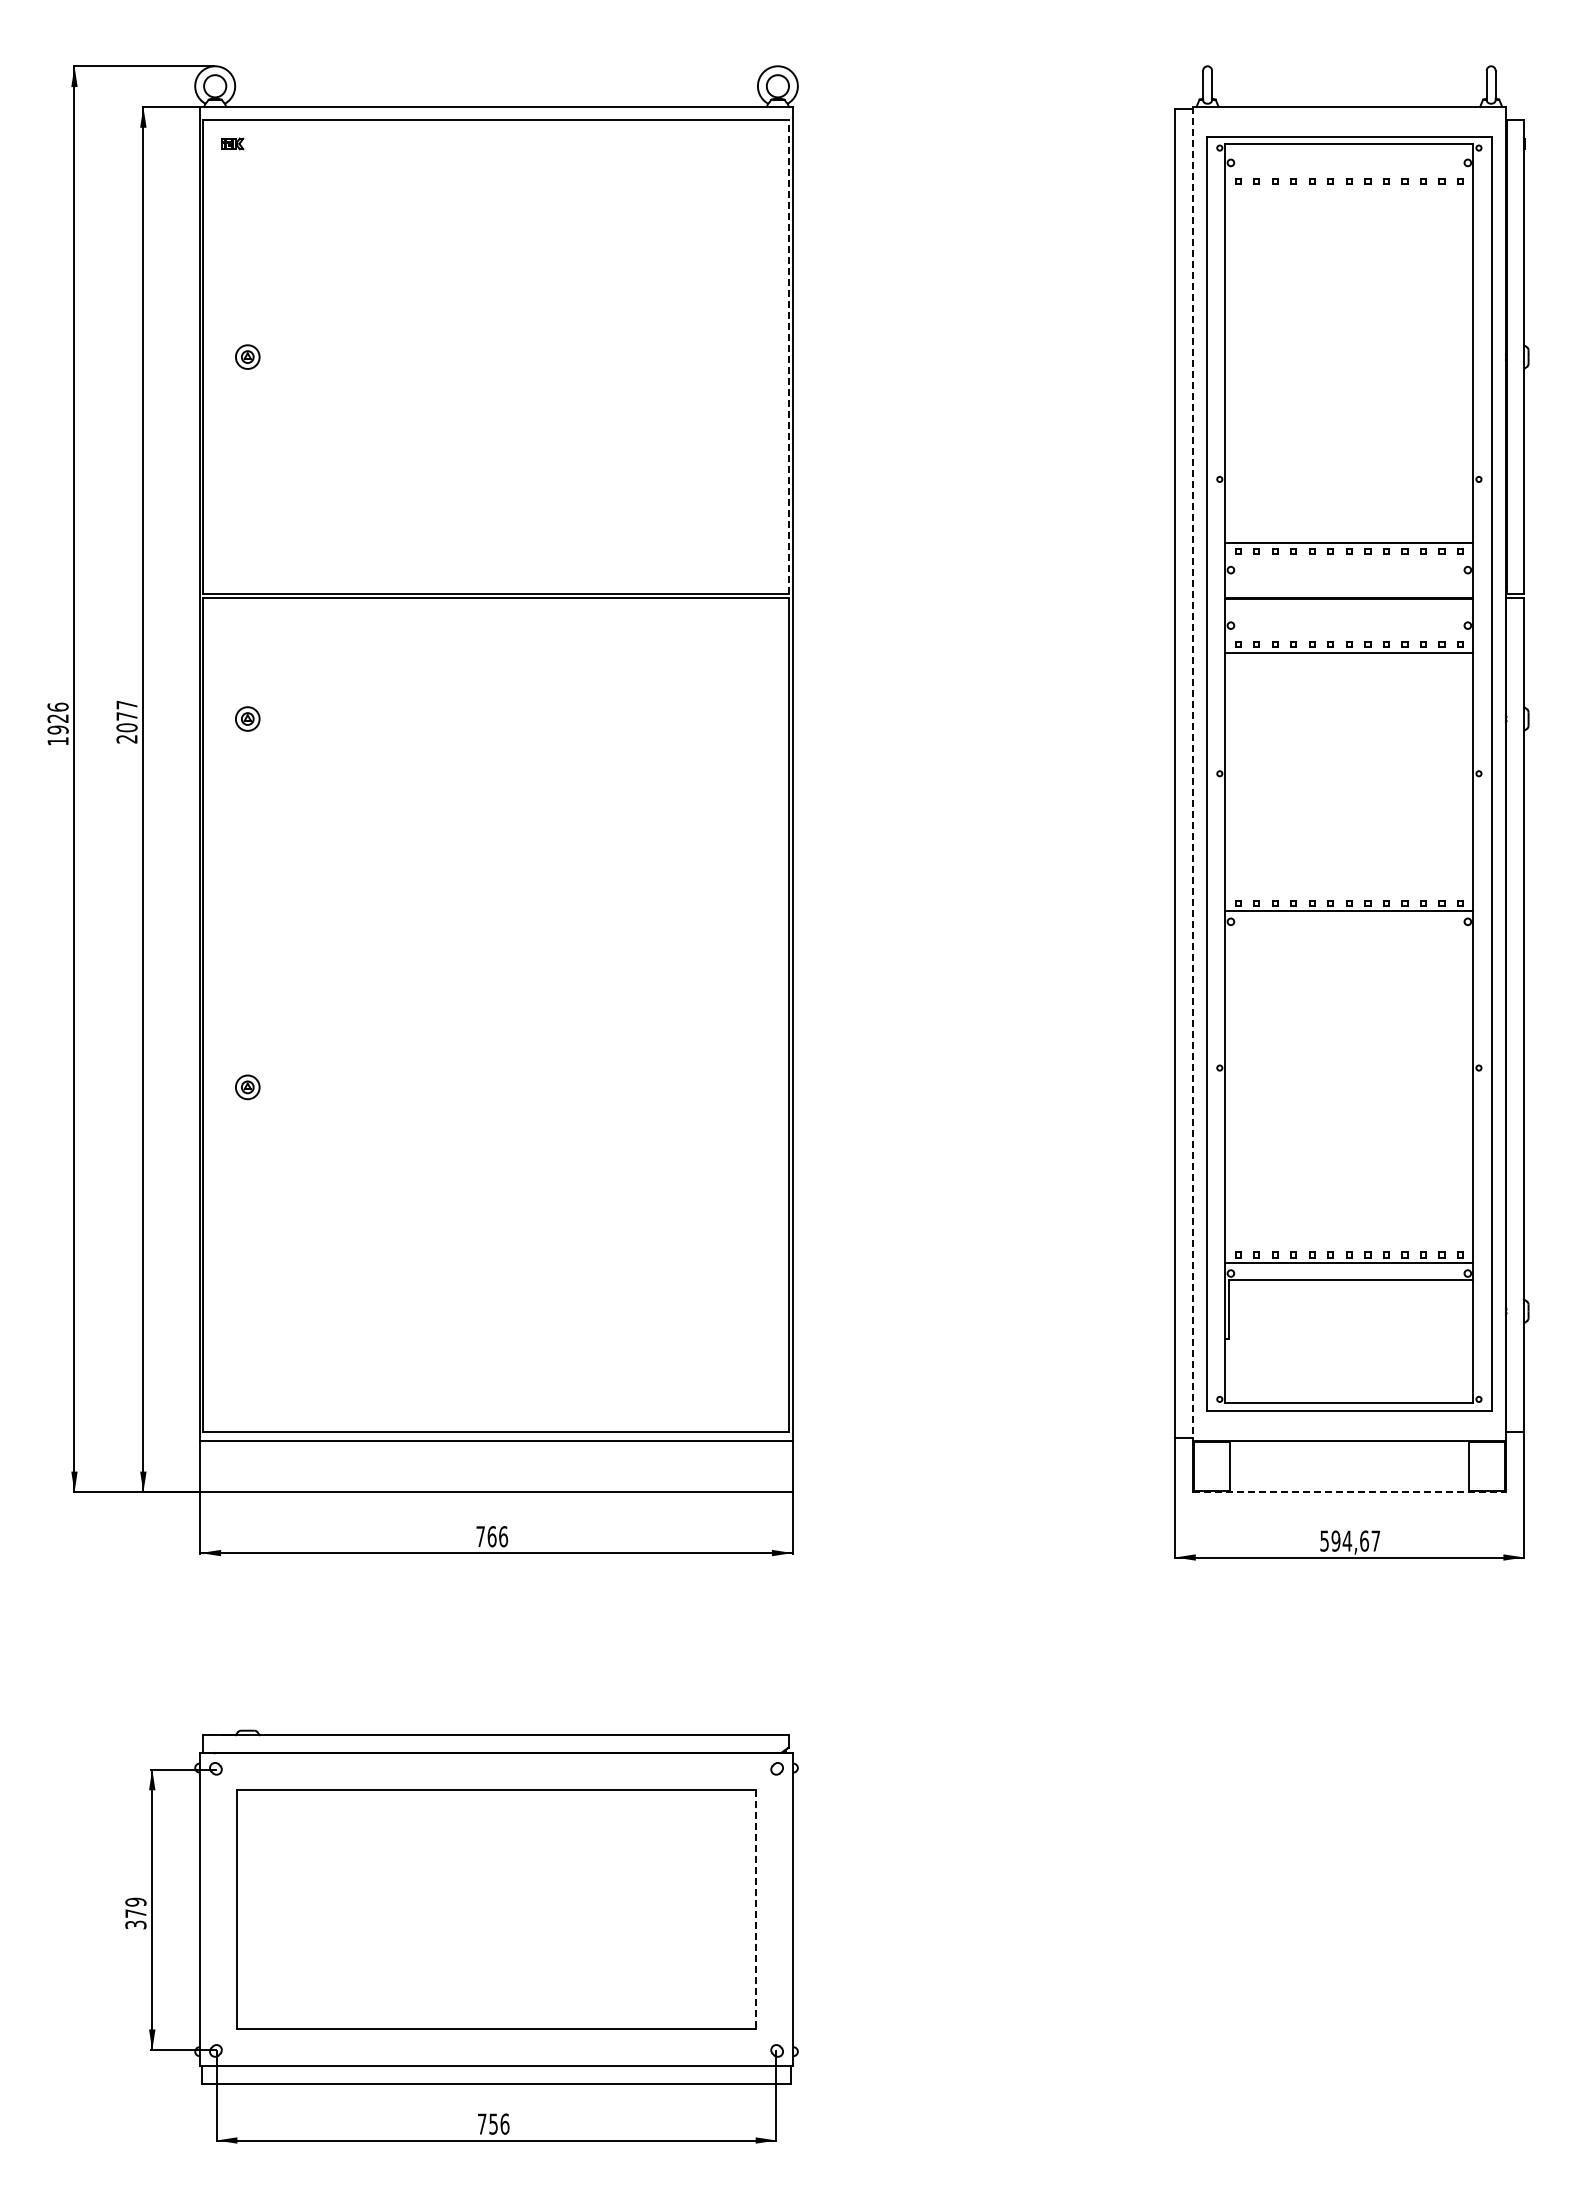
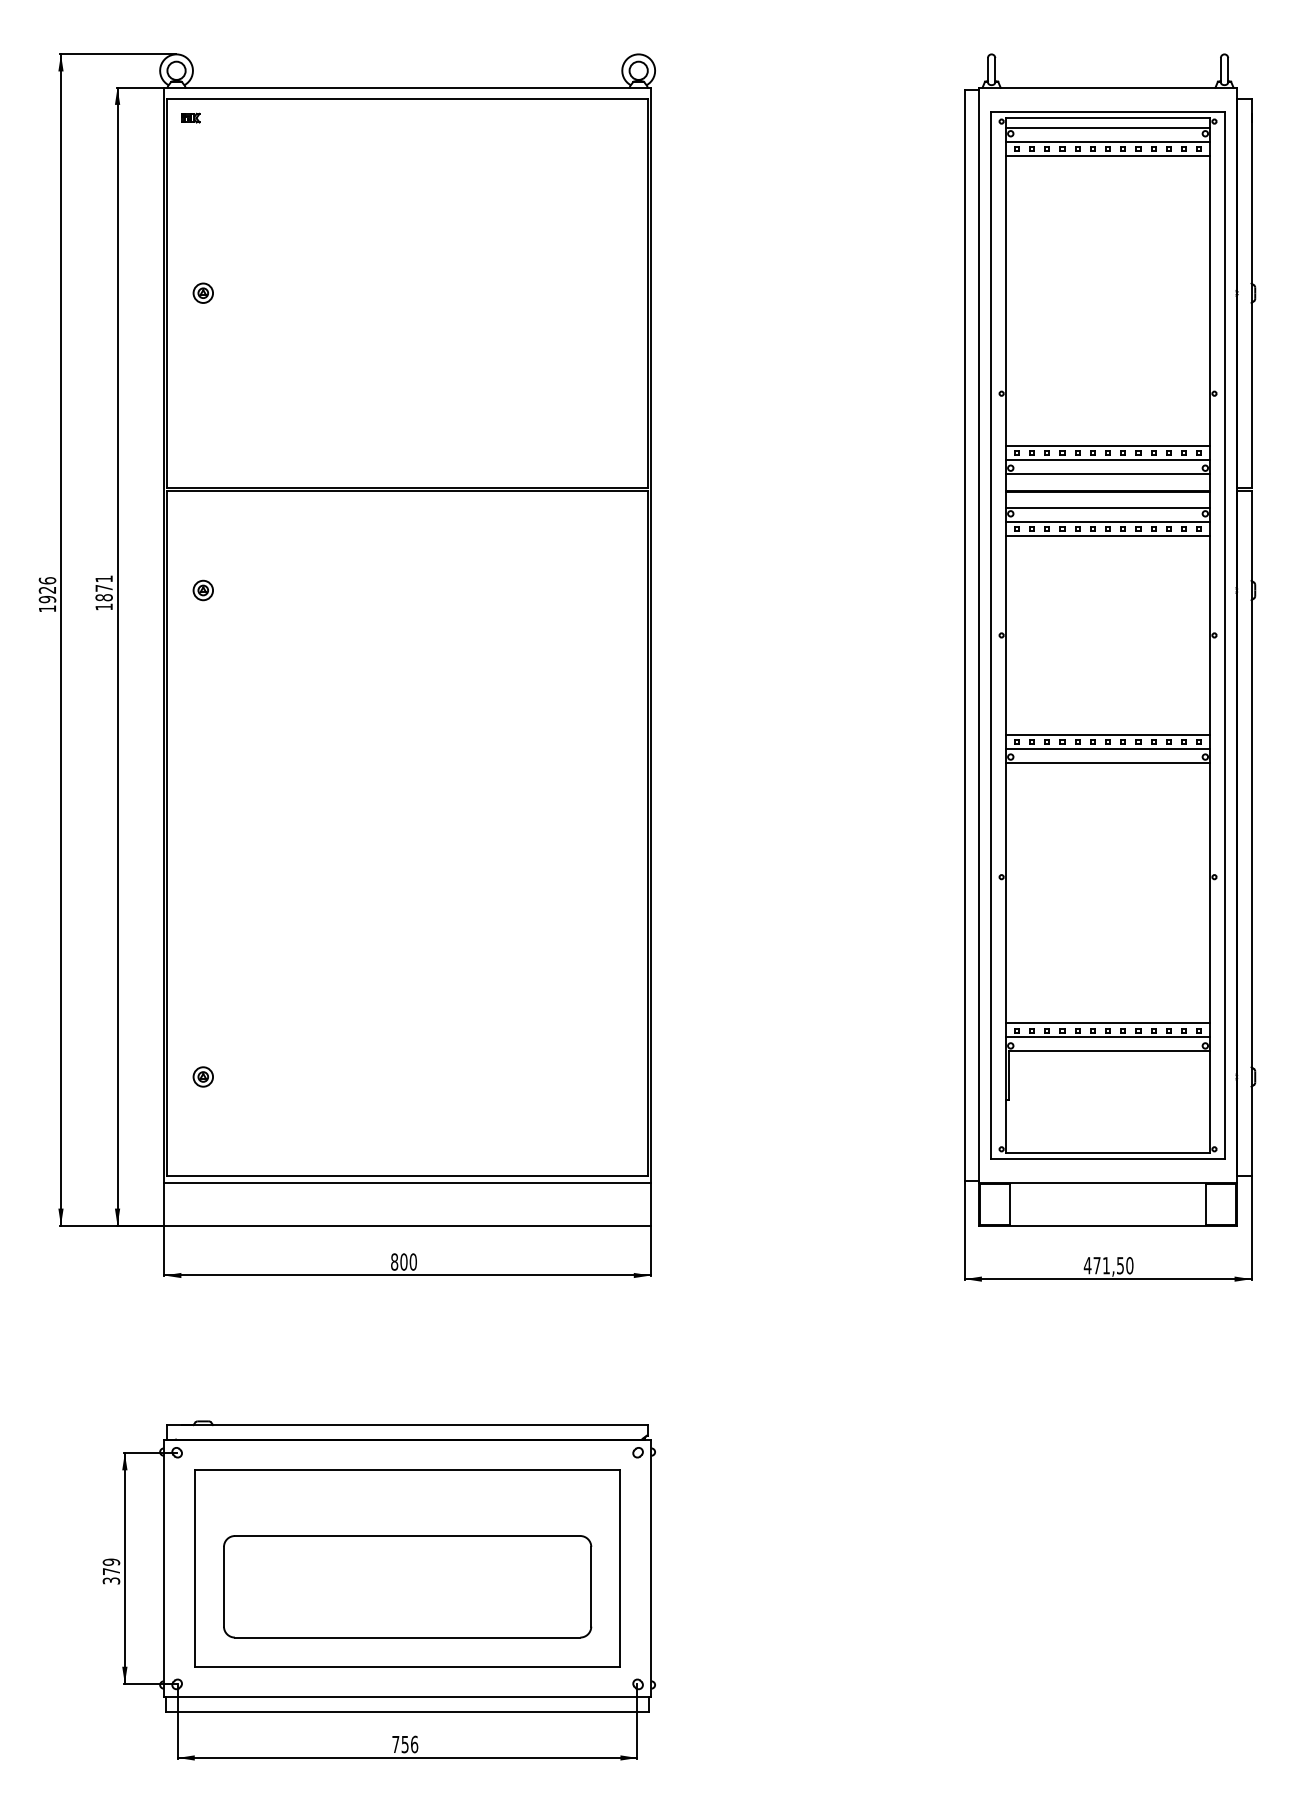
line: (1349, 156) -> (1108, 128), added
line: (1349, 173) -> (1108, 142), added
line: (1349, 190) -> (1108, 156), added
line: (788, 357) -> (647, 293), dashed -> solid
line: (1349, 559) -> (1108, 459), added
line: (1349, 576) -> (1108, 473), added
line: (1349, 619) -> (1108, 508), added
line: (1349, 636) -> (1108, 522), added
text: (126, 721) -> (103, 592), 2077 -> 1871
line: (1192, 773) -> (979, 635), dashed -> solid
line: (1349, 894) -> (1108, 734), added
line: (1349, 928) -> (1108, 762), added
part: (247, 1087) -> (203, 1077), moved
line: (1349, 1246) -> (1108, 1023), added
line: (1349, 1492) -> (1108, 1225), dashed -> solid
text: (492, 1536) -> (404, 1261), 766 -> 800
text: (1349, 1540) -> (1108, 1265), 594,67 -> 471,50
line: (755, 1909) -> (620, 1568), dashed -> solid
part: (496, 1931) -> (407, 1586), added

